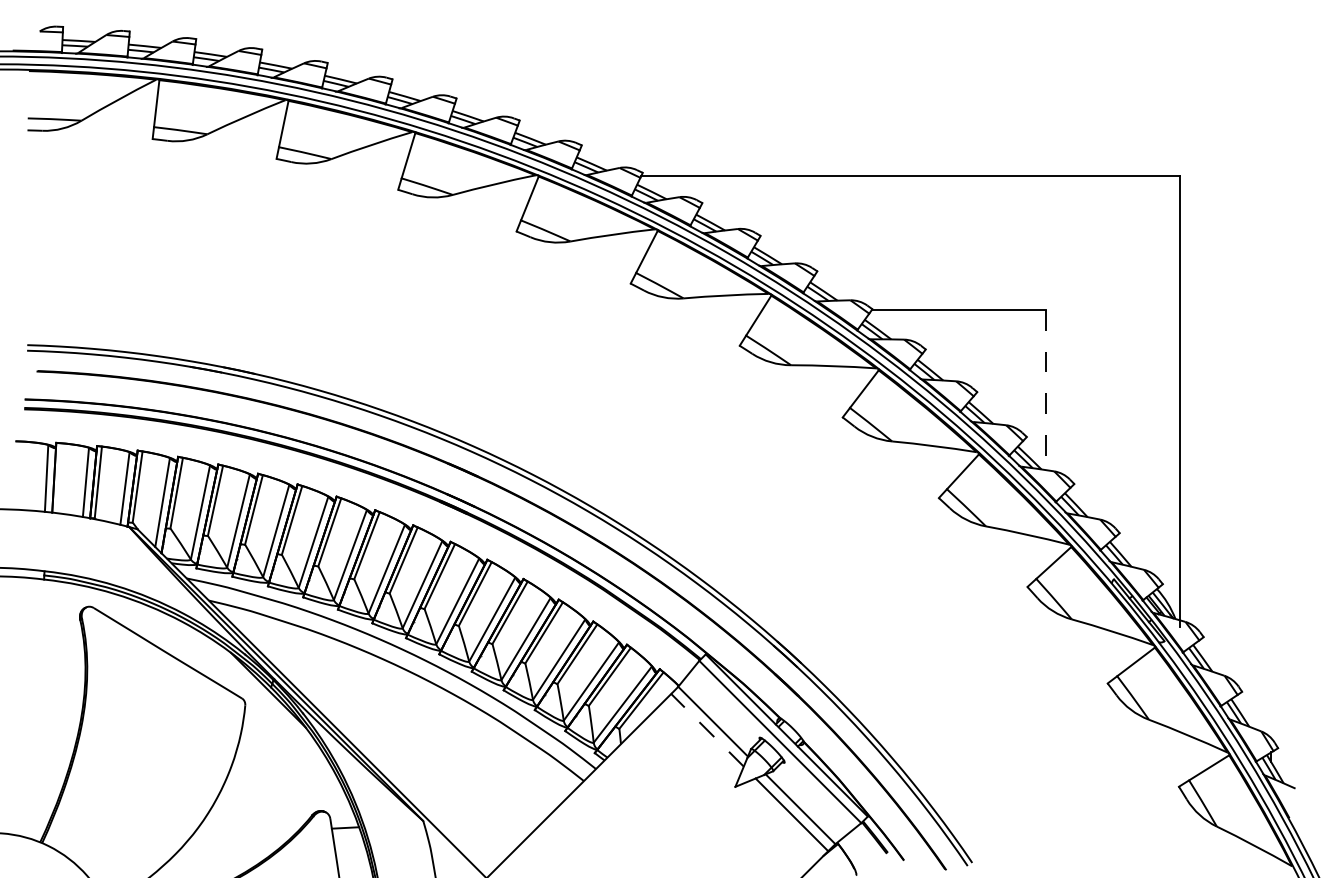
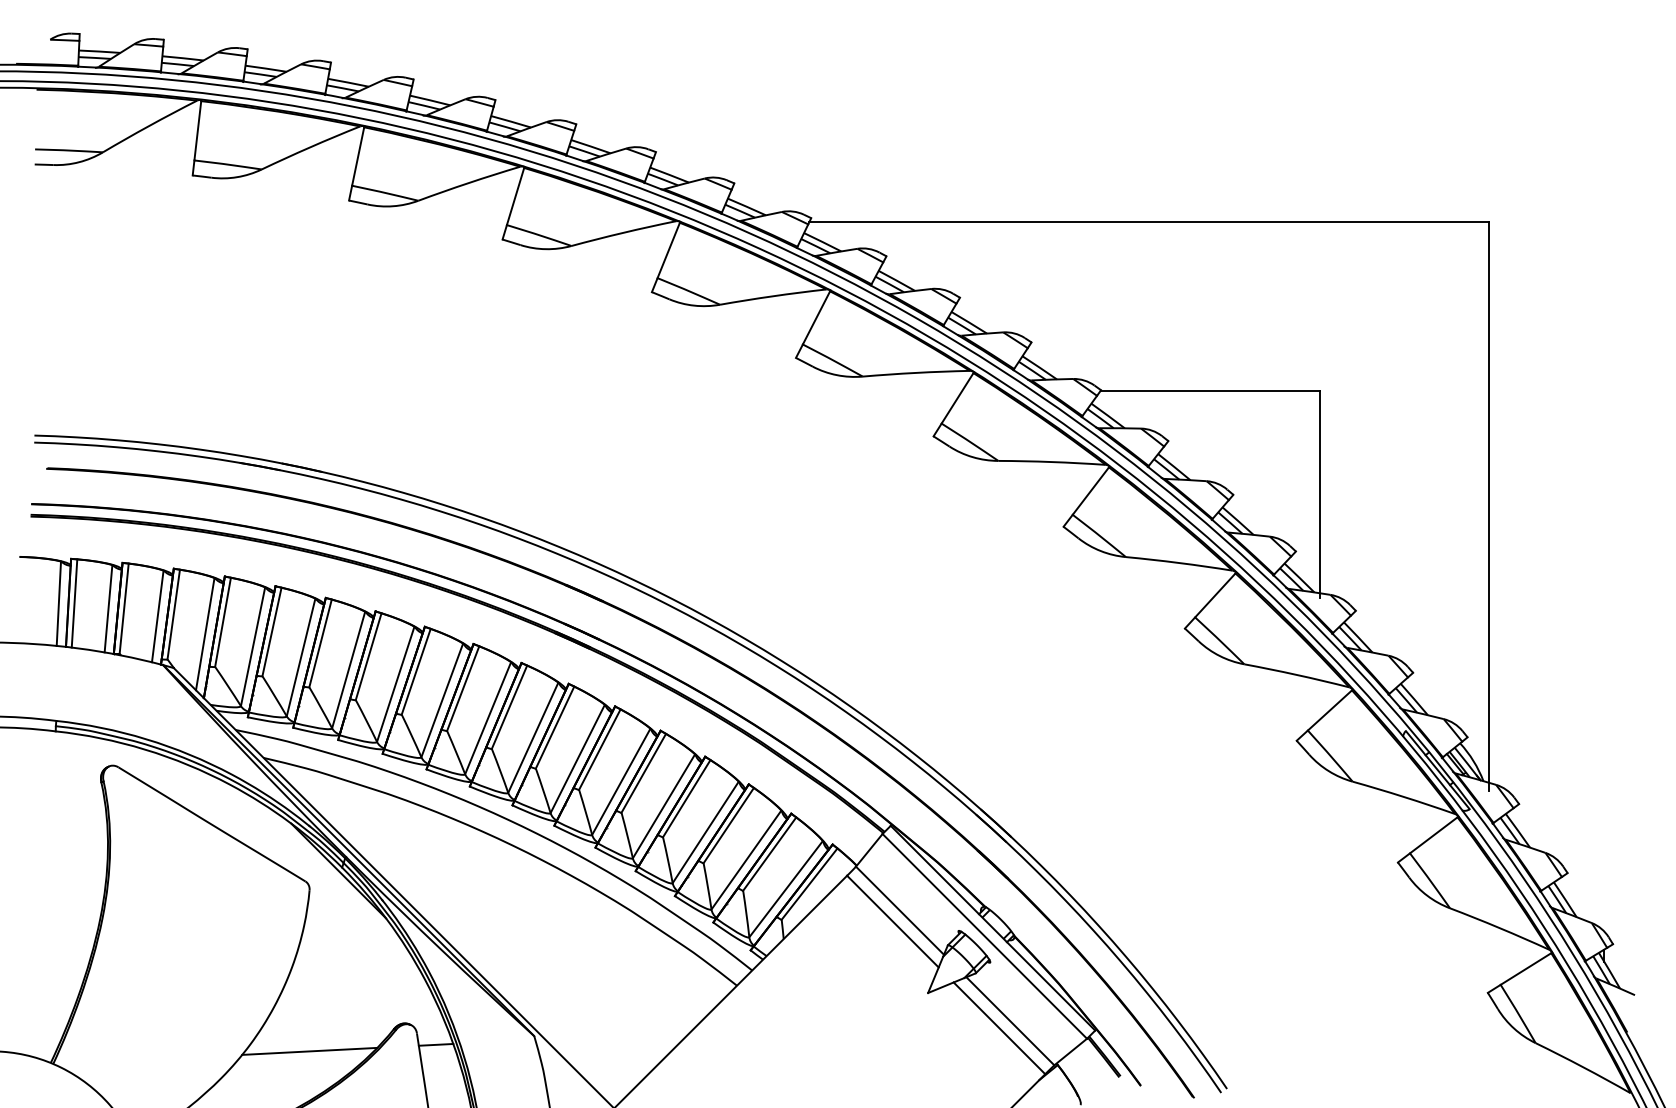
line: (1046, 391) -> (1320, 494), dashed -> solid
line: (59, 478) -> (74, 603), added
line: (707, 730) -> (892, 921), dashed -> solid
line: (245, 832) -> (309, 1050), added

